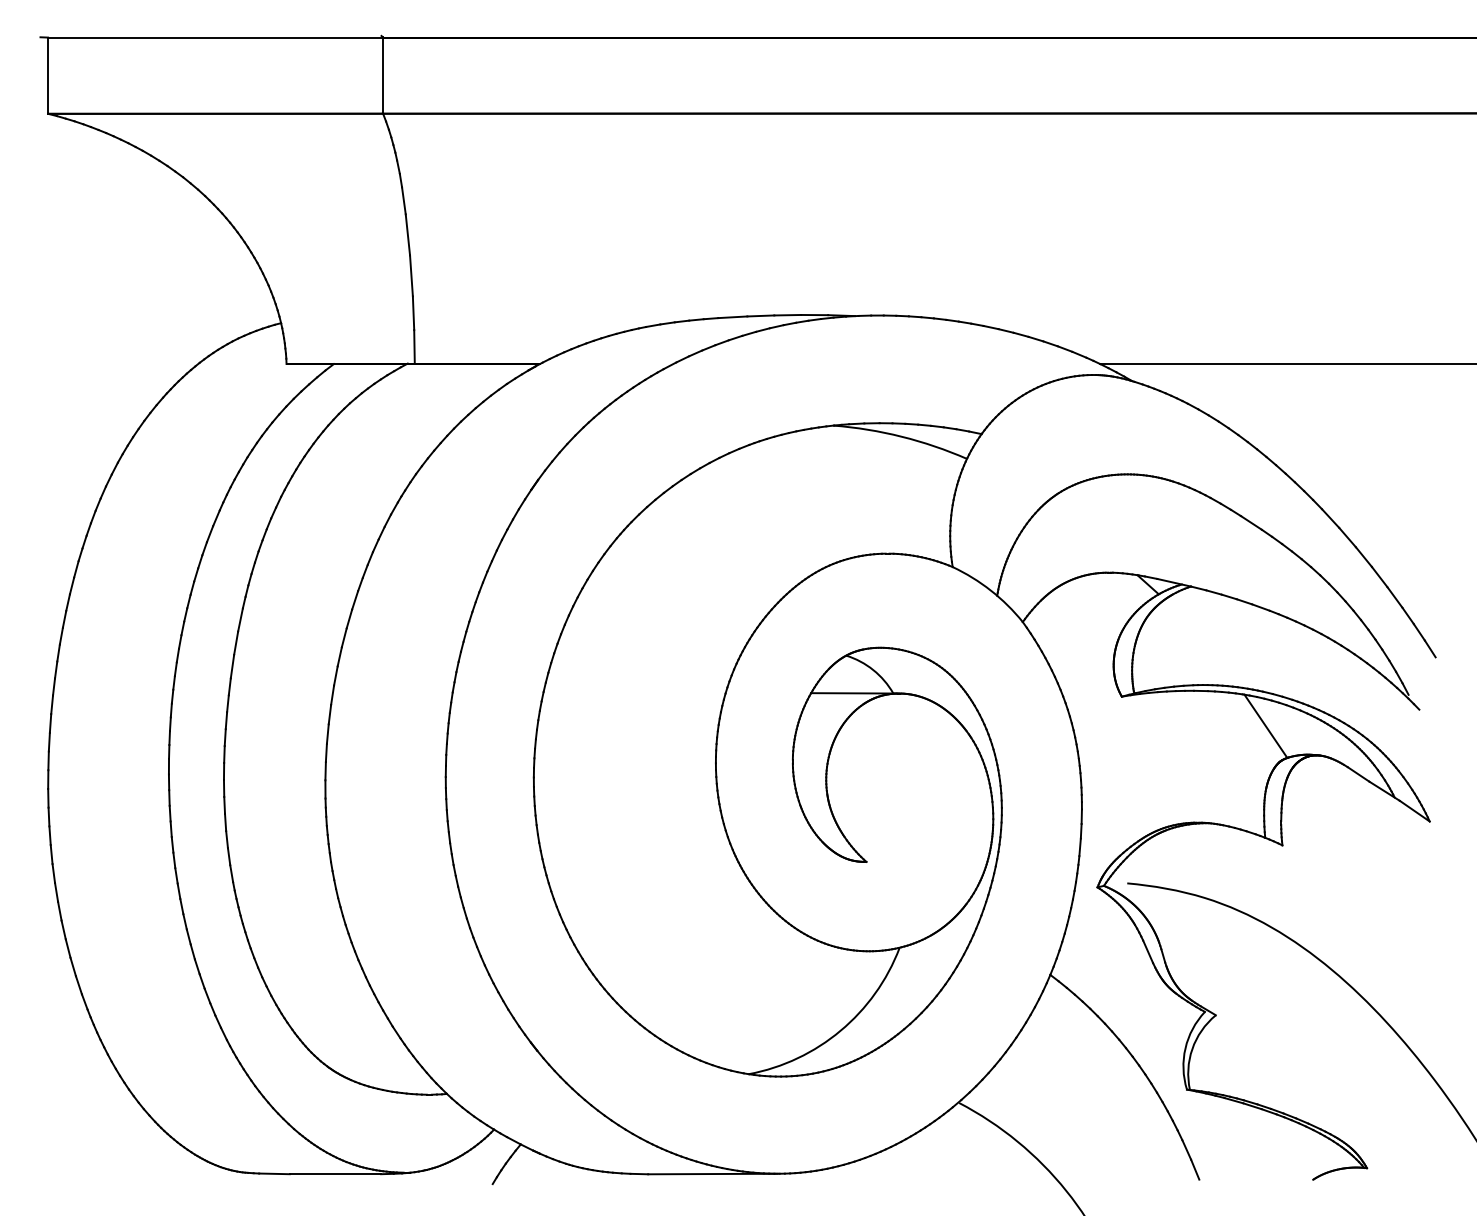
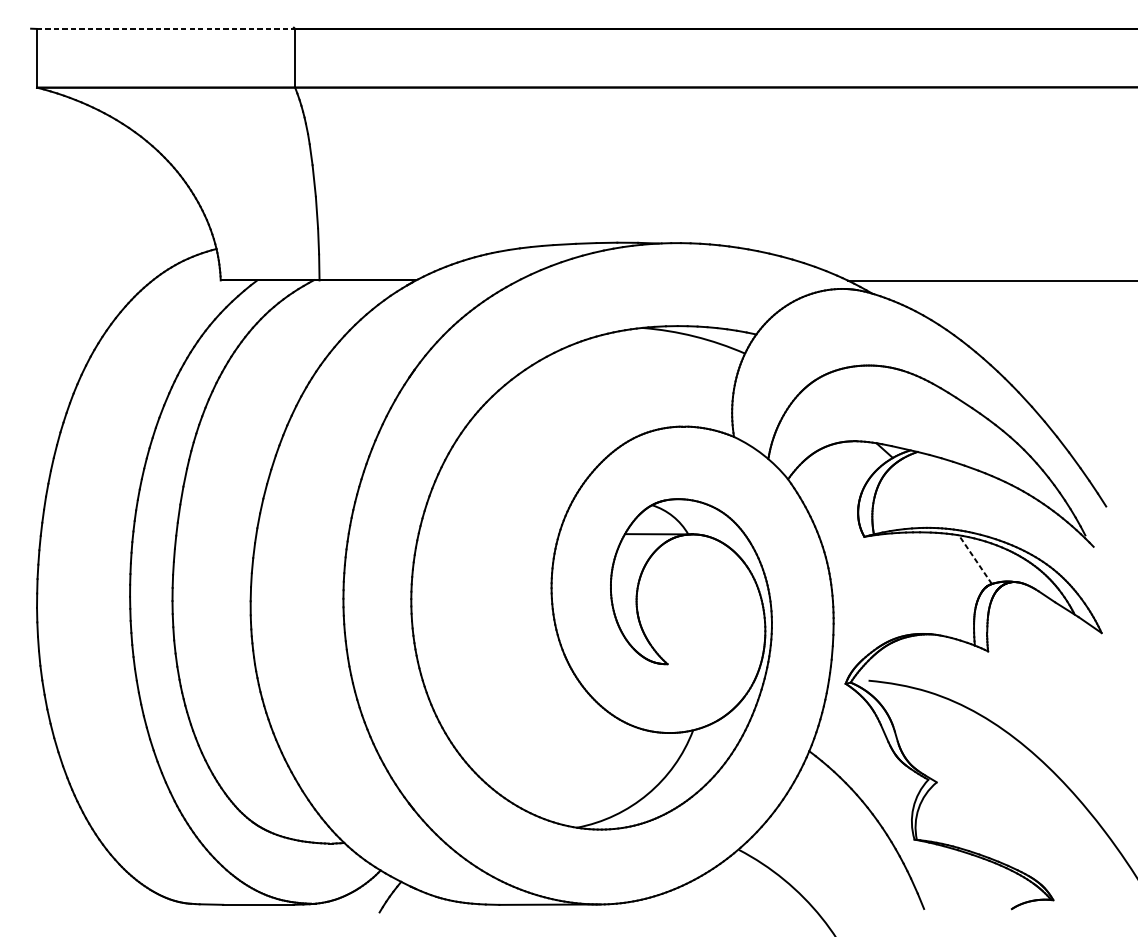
line: (216, 37) -> (166, 28), solid -> dashed
line: (1265, 725) -> (975, 559), solid -> dashed

